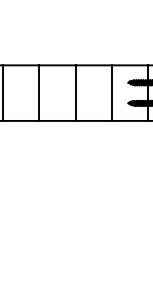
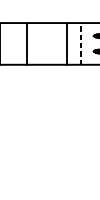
line: (75, 92) -> (66, 43), moved
line: (111, 93) -> (81, 44), solid -> dashed

